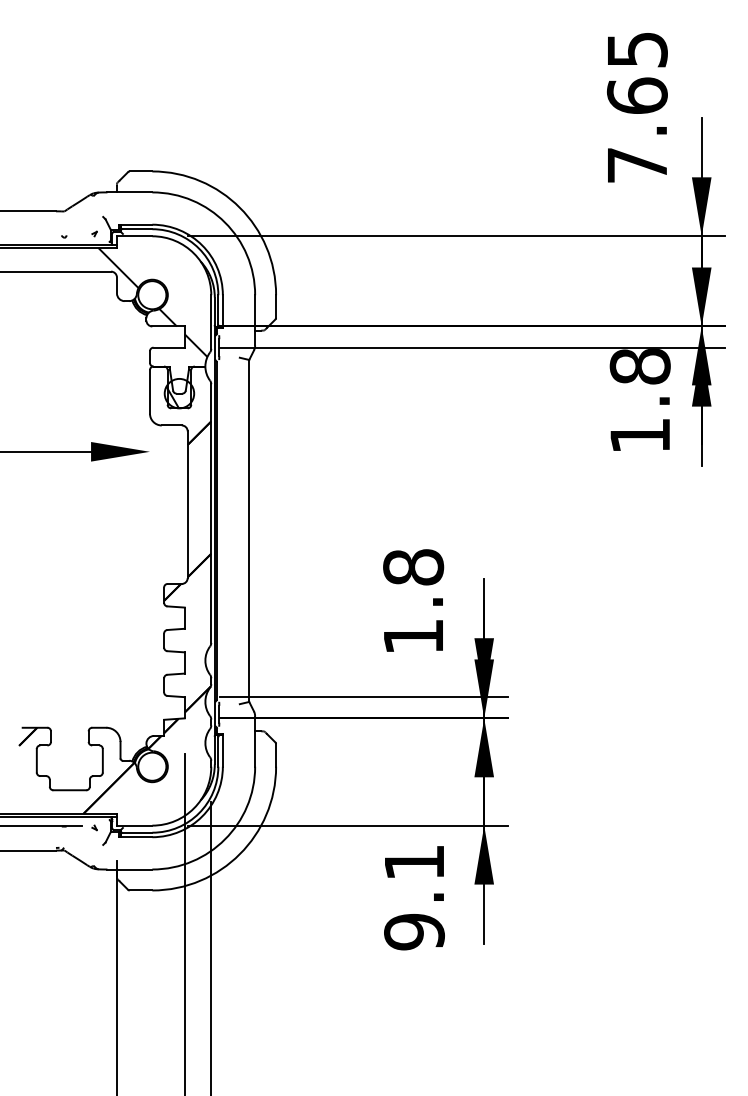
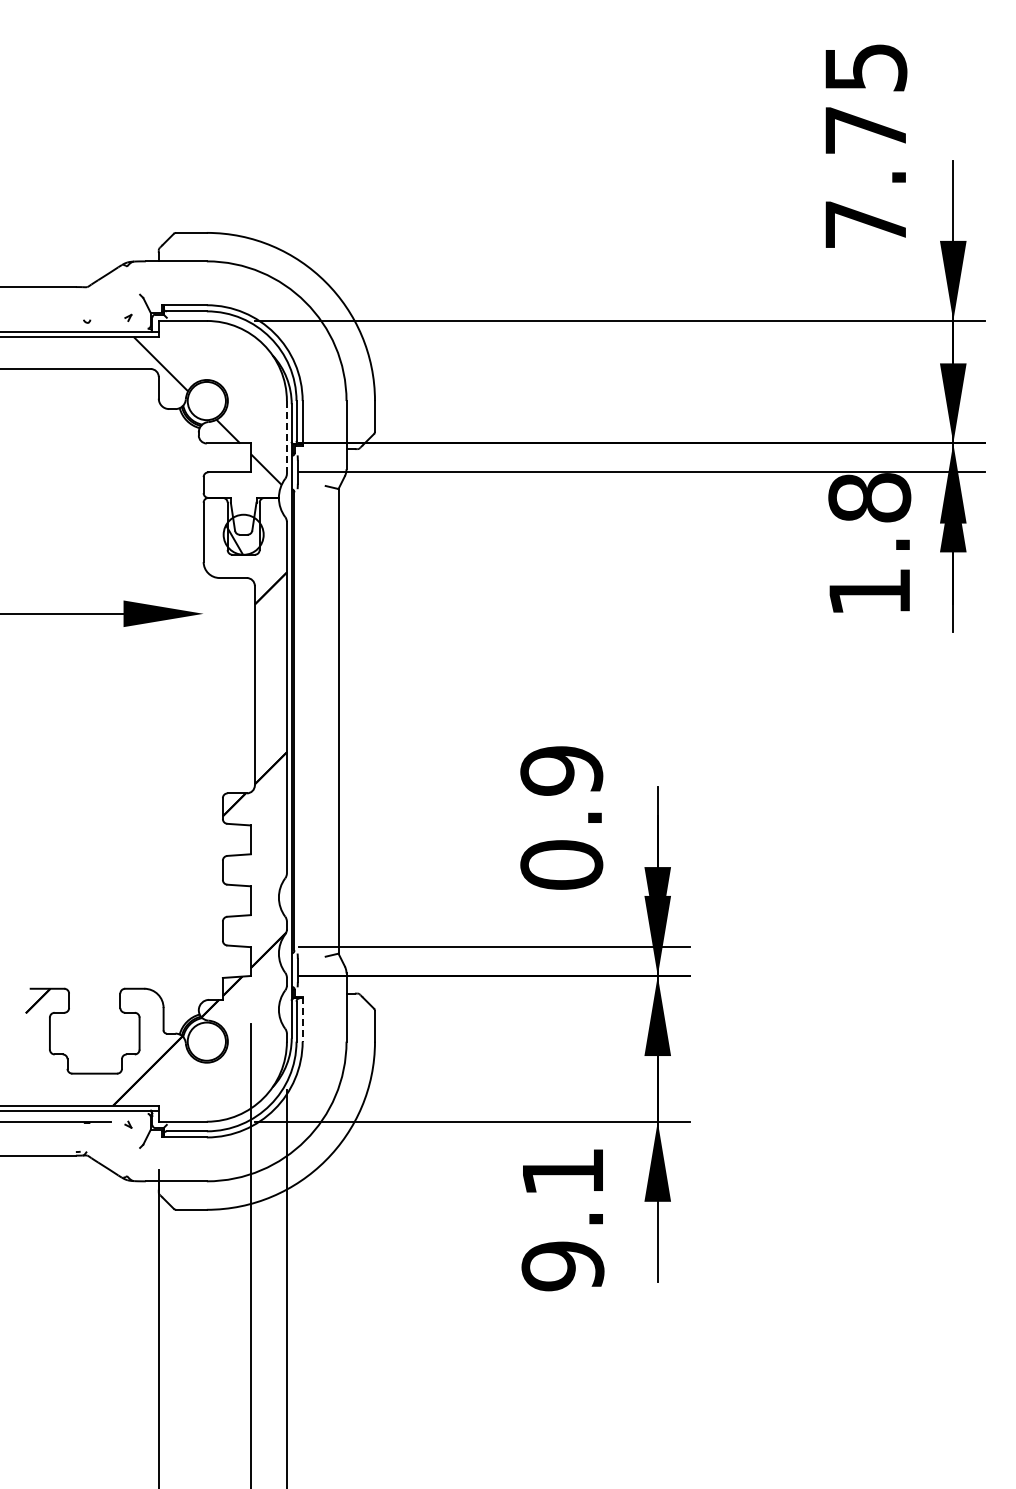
text: (637, 95) -> (865, 129), 7.65 -> 7.75
line: (210, 321) -> (286, 436), solid -> dashed
text: (413, 601) -> (561, 817), 1.8 -> 0.9
line: (222, 750) -> (302, 1019), solid -> dashed

